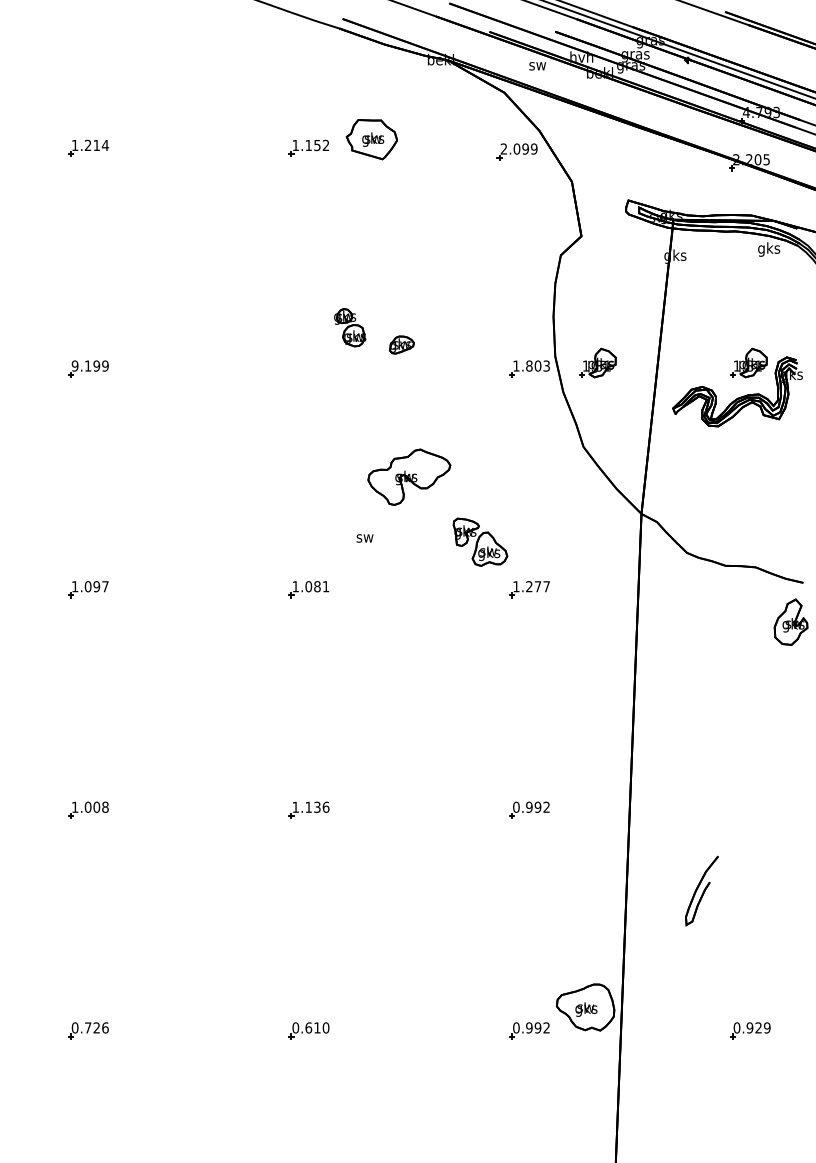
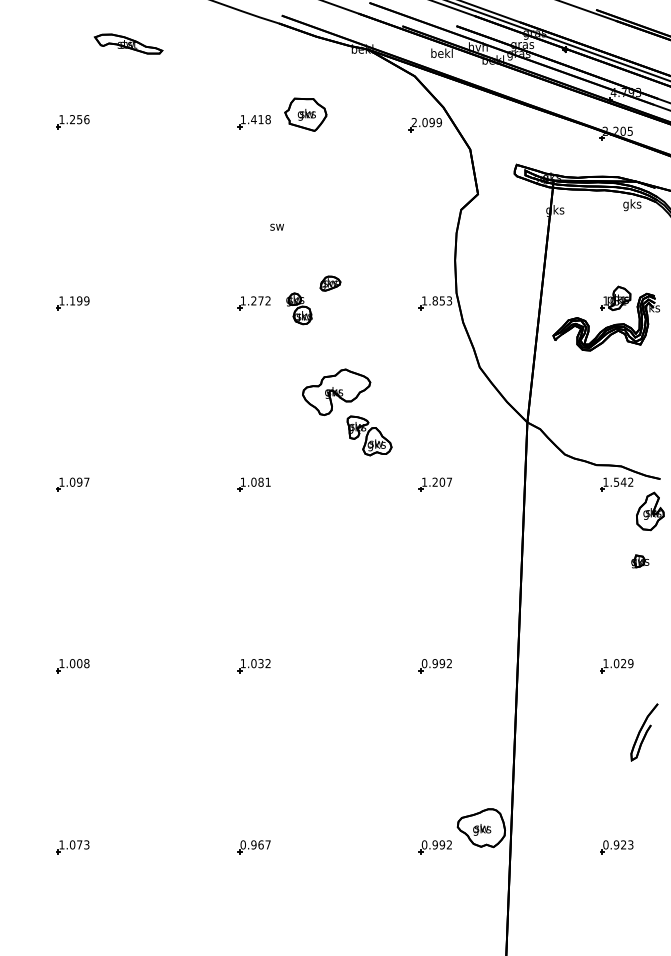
part: (156, 53) -> (128, 44), added
text: (537, 64) -> (441, 53), sw -> bekl
text: (100, 145) -> (82, 119), 1.214 -> 1.256
text: (317, 145) -> (261, 119), 1.152 -> 1.418
part: (350, 327) -> (299, 308), moved
part: (597, 362) -> (491, 298), removed
text: (74, 365) -> (61, 300), 9.199 -> 1.199
text: (537, 365) -> (441, 300), 1.803 -> 1.853
part: (308, 368) -> (253, 302), added
text: (364, 538) -> (276, 227), moved
part: (480, 541) -> (369, 435), moved
text: (537, 586) -> (441, 482), 1.277 -> 1.207
part: (750, 589) -> (617, 484), added
part: (778, 682) -> (640, 561), added
text: (317, 806) -> (261, 662), 1.136 -> 1.032
part: (750, 809) -> (617, 665), added
part: (701, 890) -> (644, 731), moved
text: (89, 1027) -> (73, 844), 0.726 -> 1.073
text: (317, 1027) -> (261, 844), 0.610 -> 0.967
text: (767, 1027) -> (630, 844), 0.929 -> 0.923

